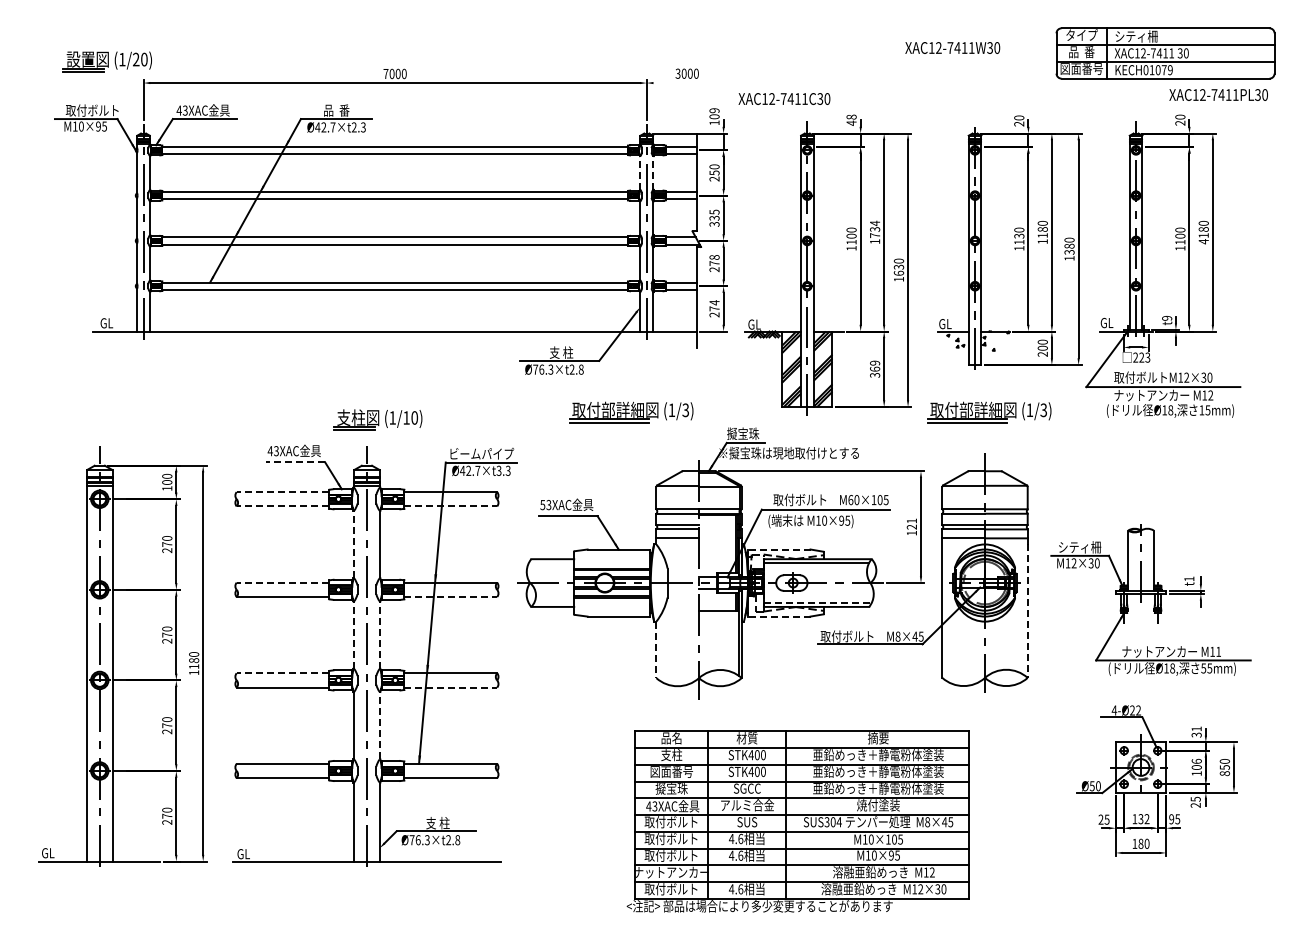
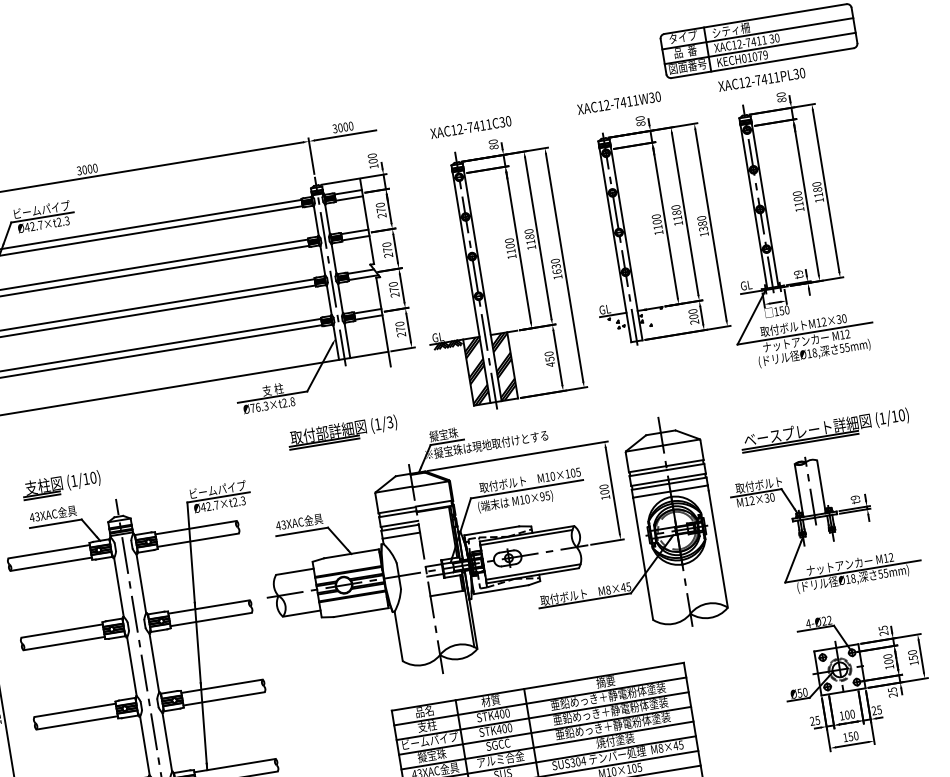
text: (952, 47) -> (618, 102), moved
text: (385, 73) -> (78, 170), 7000 -> 3000
line: (688, 83) -> (345, 135), added
text: (1218, 94) -> (761, 79), moved
text: (784, 98) -> (470, 126), moved
text: (337, 110) -> (42, 209), 品  番 -> ビームパイプ
text: (714, 110) -> (372, 155), 109 -> 100
text: (851, 119) -> (493, 143), 48 -> 80
text: (1180, 122) -> (782, 99), 20 -> 80
text: (1019, 123) -> (641, 123), 20 -> 80
text: (714, 172) -> (381, 210), 250 -> 270
line: (640, 173) -> (316, 221), dashed -> solid
line: (653, 173) -> (327, 219), dashed -> solid
text: (714, 217) -> (387, 249), 335 -> 270
text: (875, 228) -> (530, 235), 1734 -> 1180
text: (1019, 235) -> (657, 221), 1130 -> 1100
text: (1203, 241) -> (819, 200), 4180 -> 1180
text: (714, 257) -> (393, 284), 278 -> 270
text: (714, 302) -> (399, 323), 274 -> 270
text: (1141, 357) -> (781, 310), 223 -> 150
text: (875, 369) -> (550, 359), 369 -> 450
text: (1201, 410) -> (841, 348), 15mm) -> 55mm)
part: (989, 412) -> (656, 380), removed
part: (377, 419) -> (61, 484), moved
line: (295, 462) -> (55, 524), dashed -> solid
text: (498, 470) -> (234, 501), Ø42.7×t3.3 -> Ø42.7×t2.3
line: (282, 492) -> (48, 552), dashed -> solid
part: (1167, 497) -> (824, 429), added
text: (850, 500) -> (547, 477), M60×105 -> M10×105
text: (542, 505) -> (278, 526), 53XAC -> 43XAC
line: (282, 506) -> (50, 564), dashed -> solid
line: (451, 506) -> (198, 540), dashed -> solid
text: (911, 523) -> (603, 489), 121 -> 100
line: (354, 544) -> (119, 587), dashed -> solid
text: (1084, 547) -> (758, 485), シティ柵 -> 取付ボルト
line: (778, 549) -> (491, 530), dashed -> solid
text: (1189, 578) -> (855, 497), t1 -> t9
line: (282, 582) -> (61, 630), dashed -> solid
line: (451, 597) -> (211, 619), dashed -> solid
line: (817, 602) -> (532, 571), dashed -> solid
line: (1027, 611) -> (718, 549), dashed -> solid
line: (778, 616) -> (500, 589), dashed -> solid
line: (354, 635) -> (132, 667), dashed -> solid
line: (379, 635) -> (154, 663), dashed -> solid
line: (656, 650) -> (398, 636), dashed -> solid
text: (1218, 651) -> (891, 557), M11 -> M12
line: (282, 673) -> (74, 710), dashed -> solid
line: (451, 687) -> (224, 698), dashed -> solid
line: (379, 725) -> (167, 742), dashed -> solid
text: (1196, 731) -> (883, 630), 31 -> 25
text: (1196, 760) -> (887, 655), 106 -> 100
text: (672, 771) -> (430, 740), 図面番号 -> ビームパイプ
text: (1224, 773) -> (913, 663), 850 -> 150
text: (1143, 819) -> (849, 715), 132 -> 100
text: (1171, 819) -> (874, 711), 95 -> 25
text: (1140, 843) -> (850, 736), 180 -> 150

